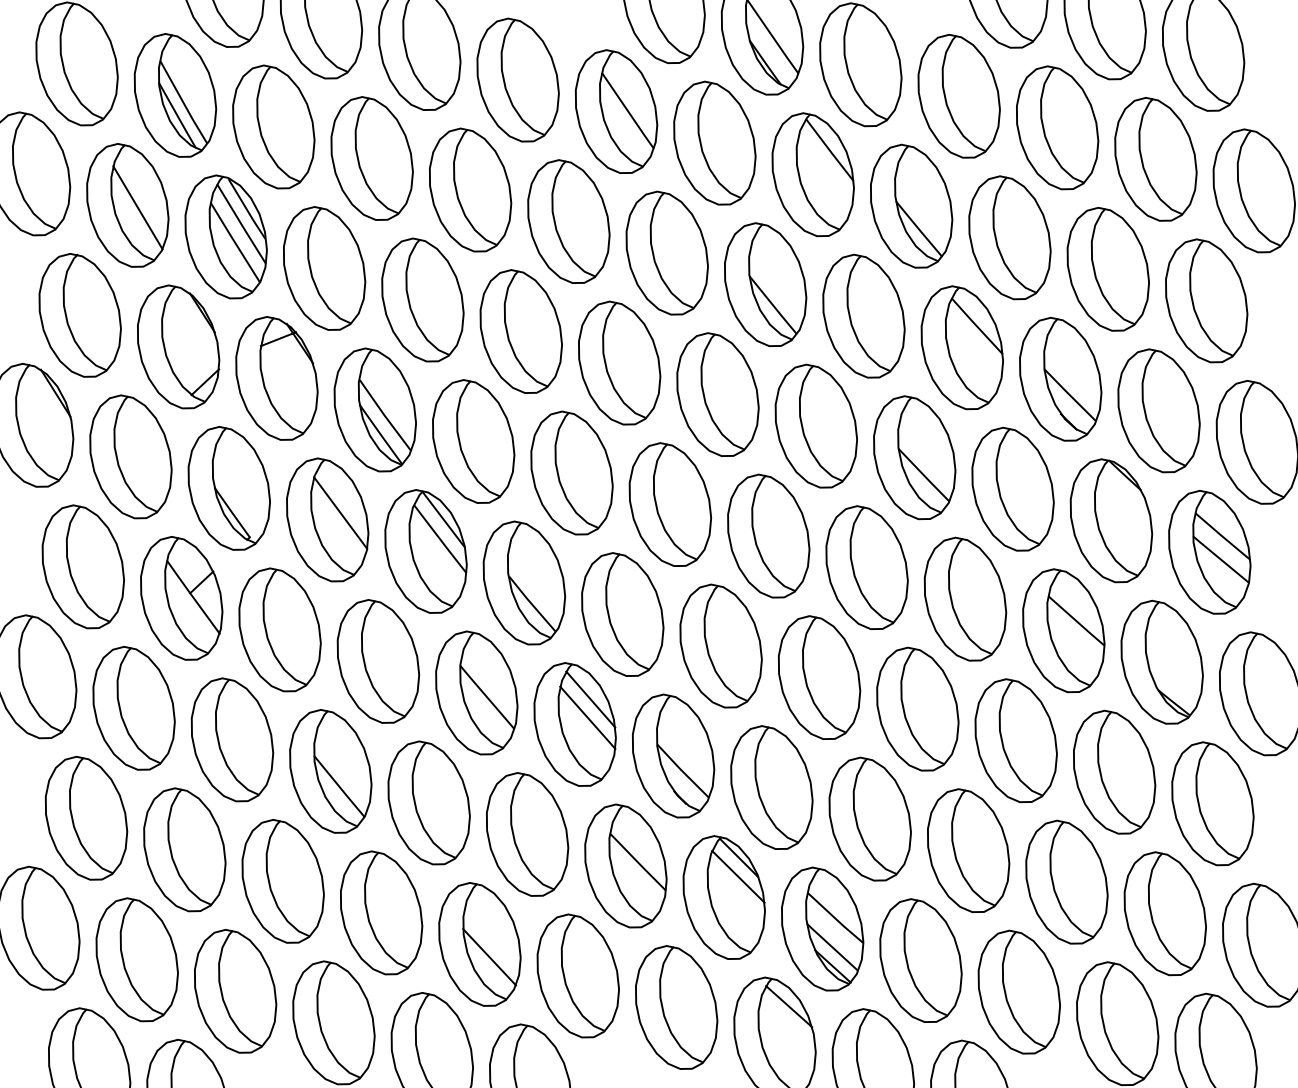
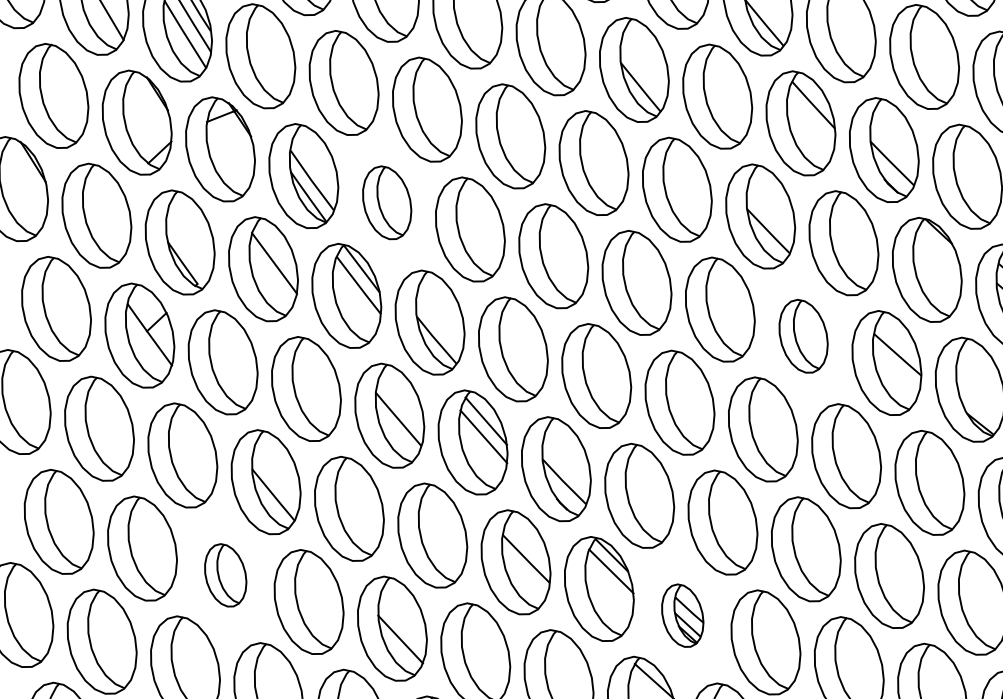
part: (473, 441) -> (386, 202), size x0.7
part: (965, 598) -> (803, 335), size x0.7
part: (282, 881) -> (225, 575), size x0.6
part: (822, 928) -> (682, 615), size x0.6

